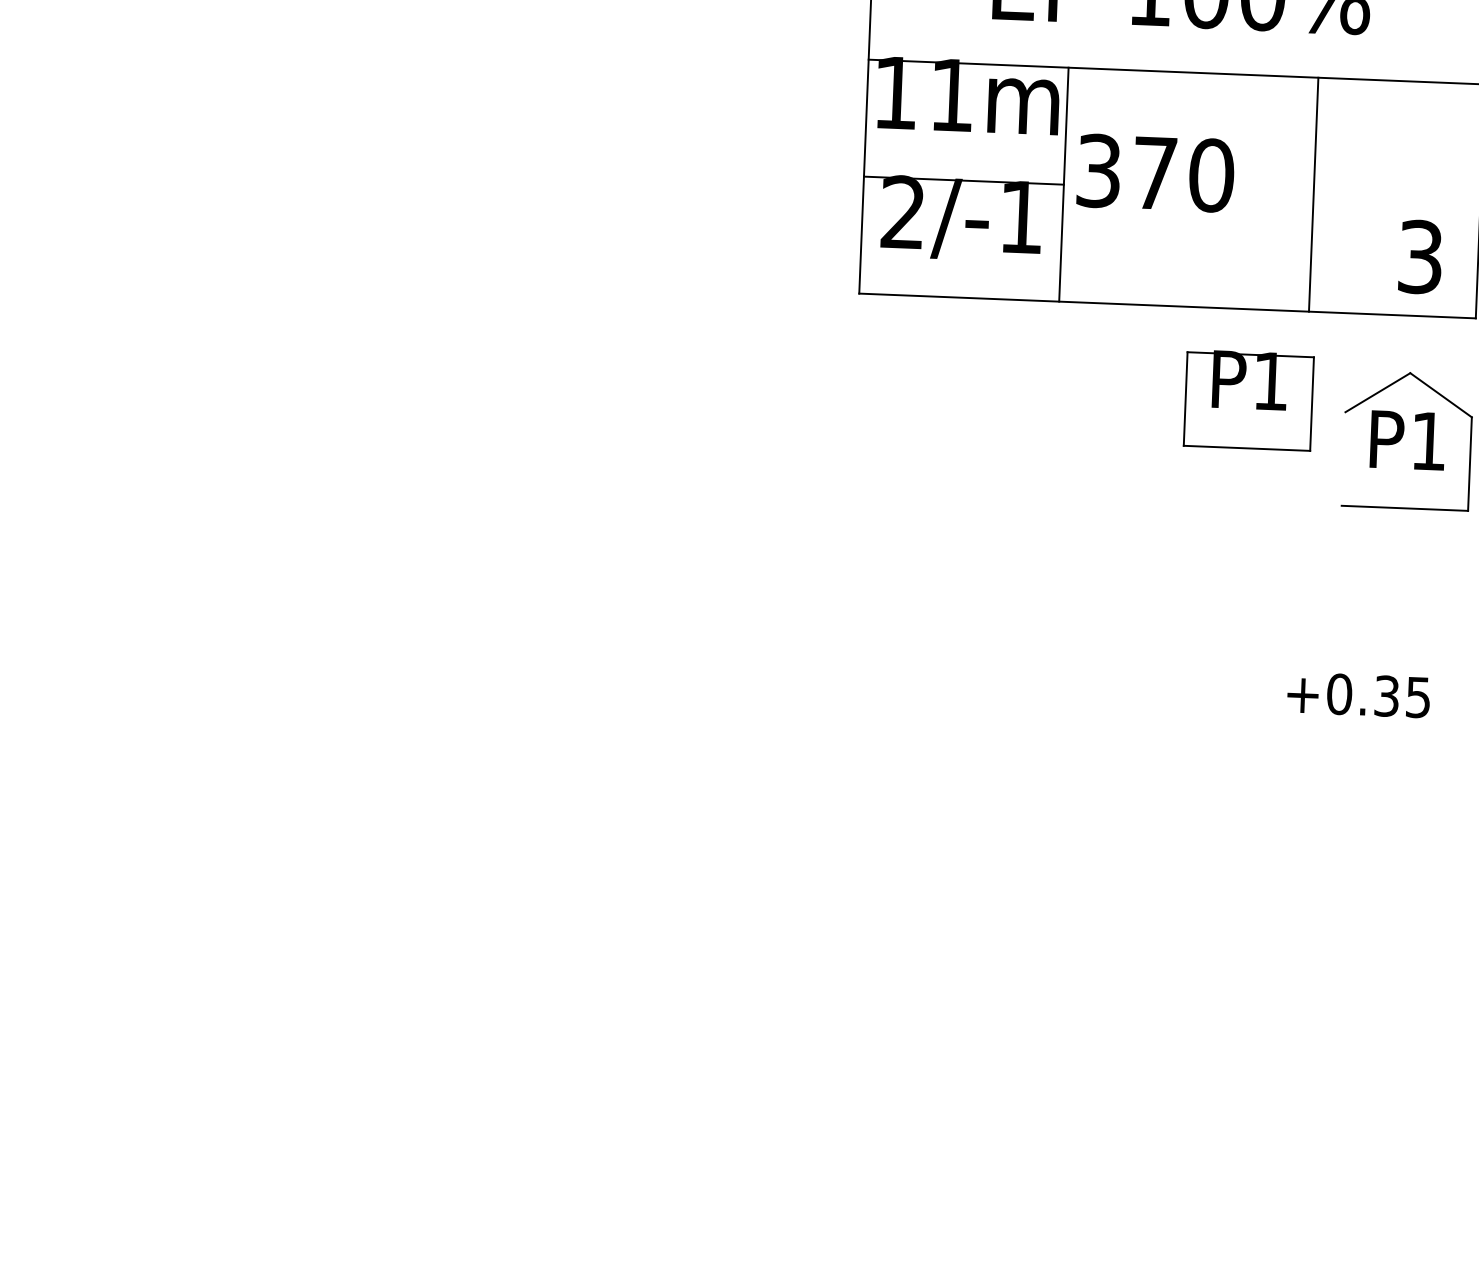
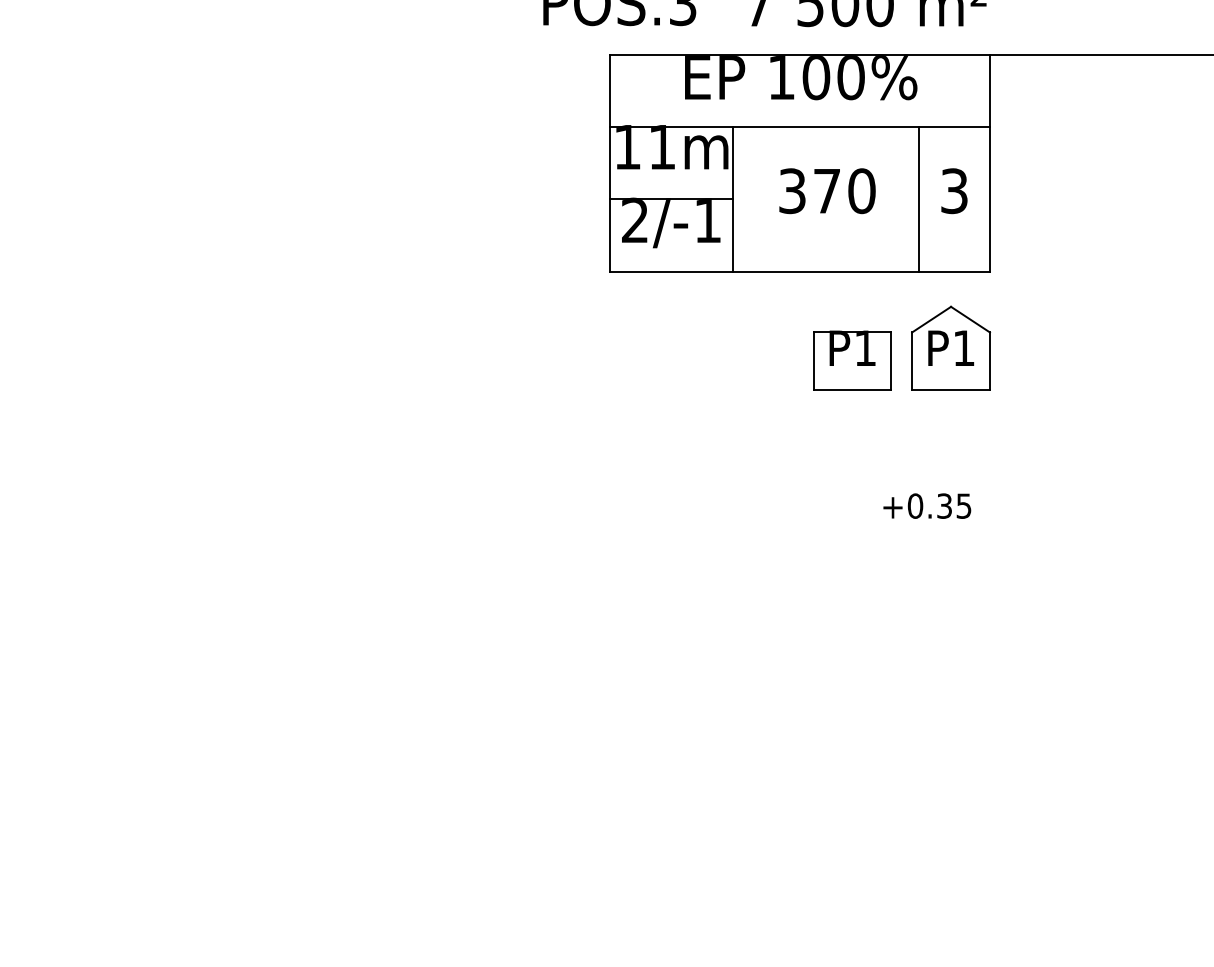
text: (1155, 173) -> (827, 191), moved
line: (1314, 194) -> (919, 199), moved
text: (1420, 257) -> (954, 191), moved
part: (1249, 400) -> (852, 360), moved
line: (1344, 459) -> (912, 361), added

